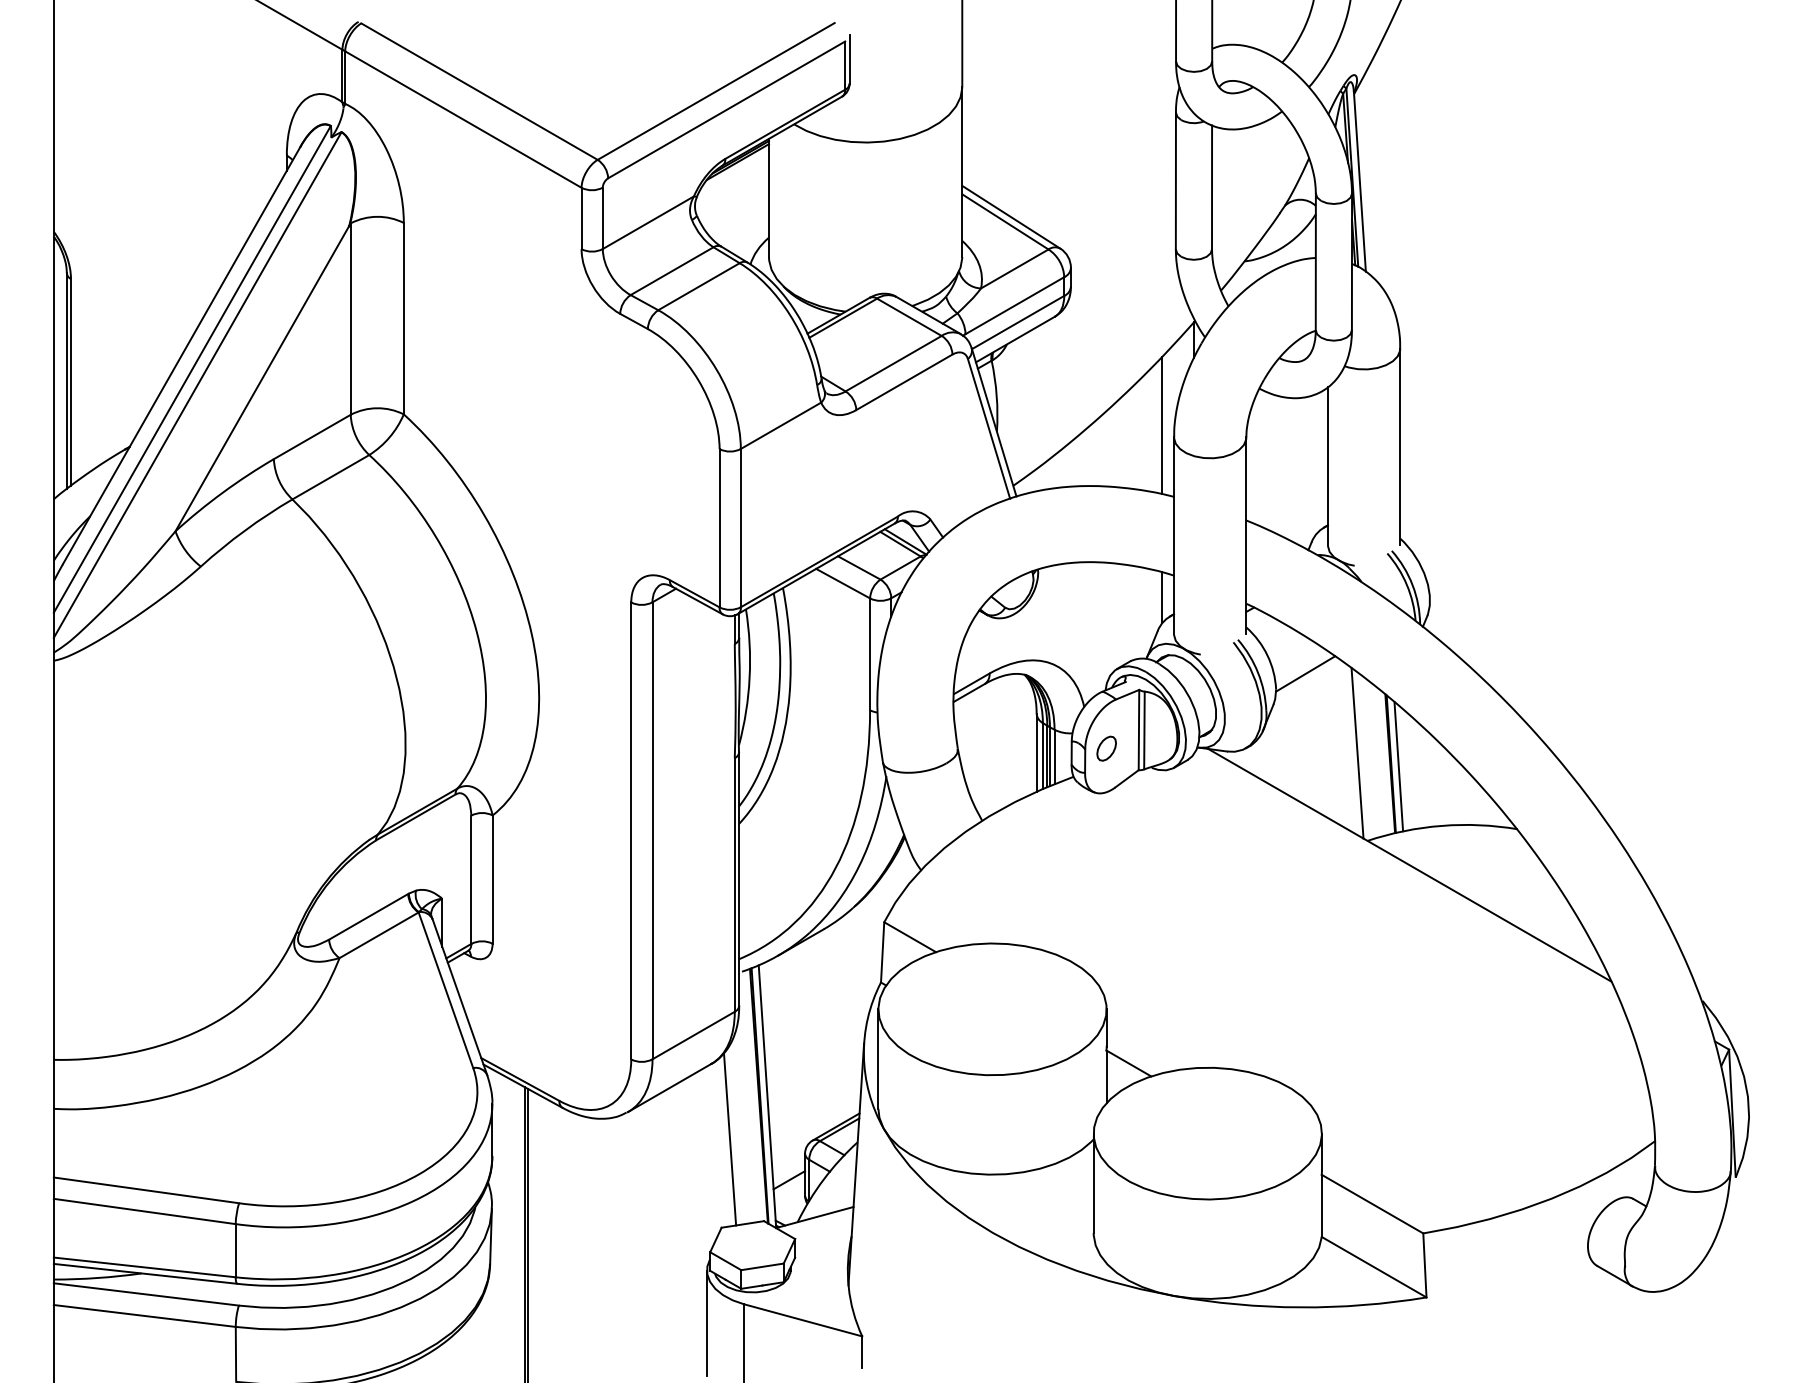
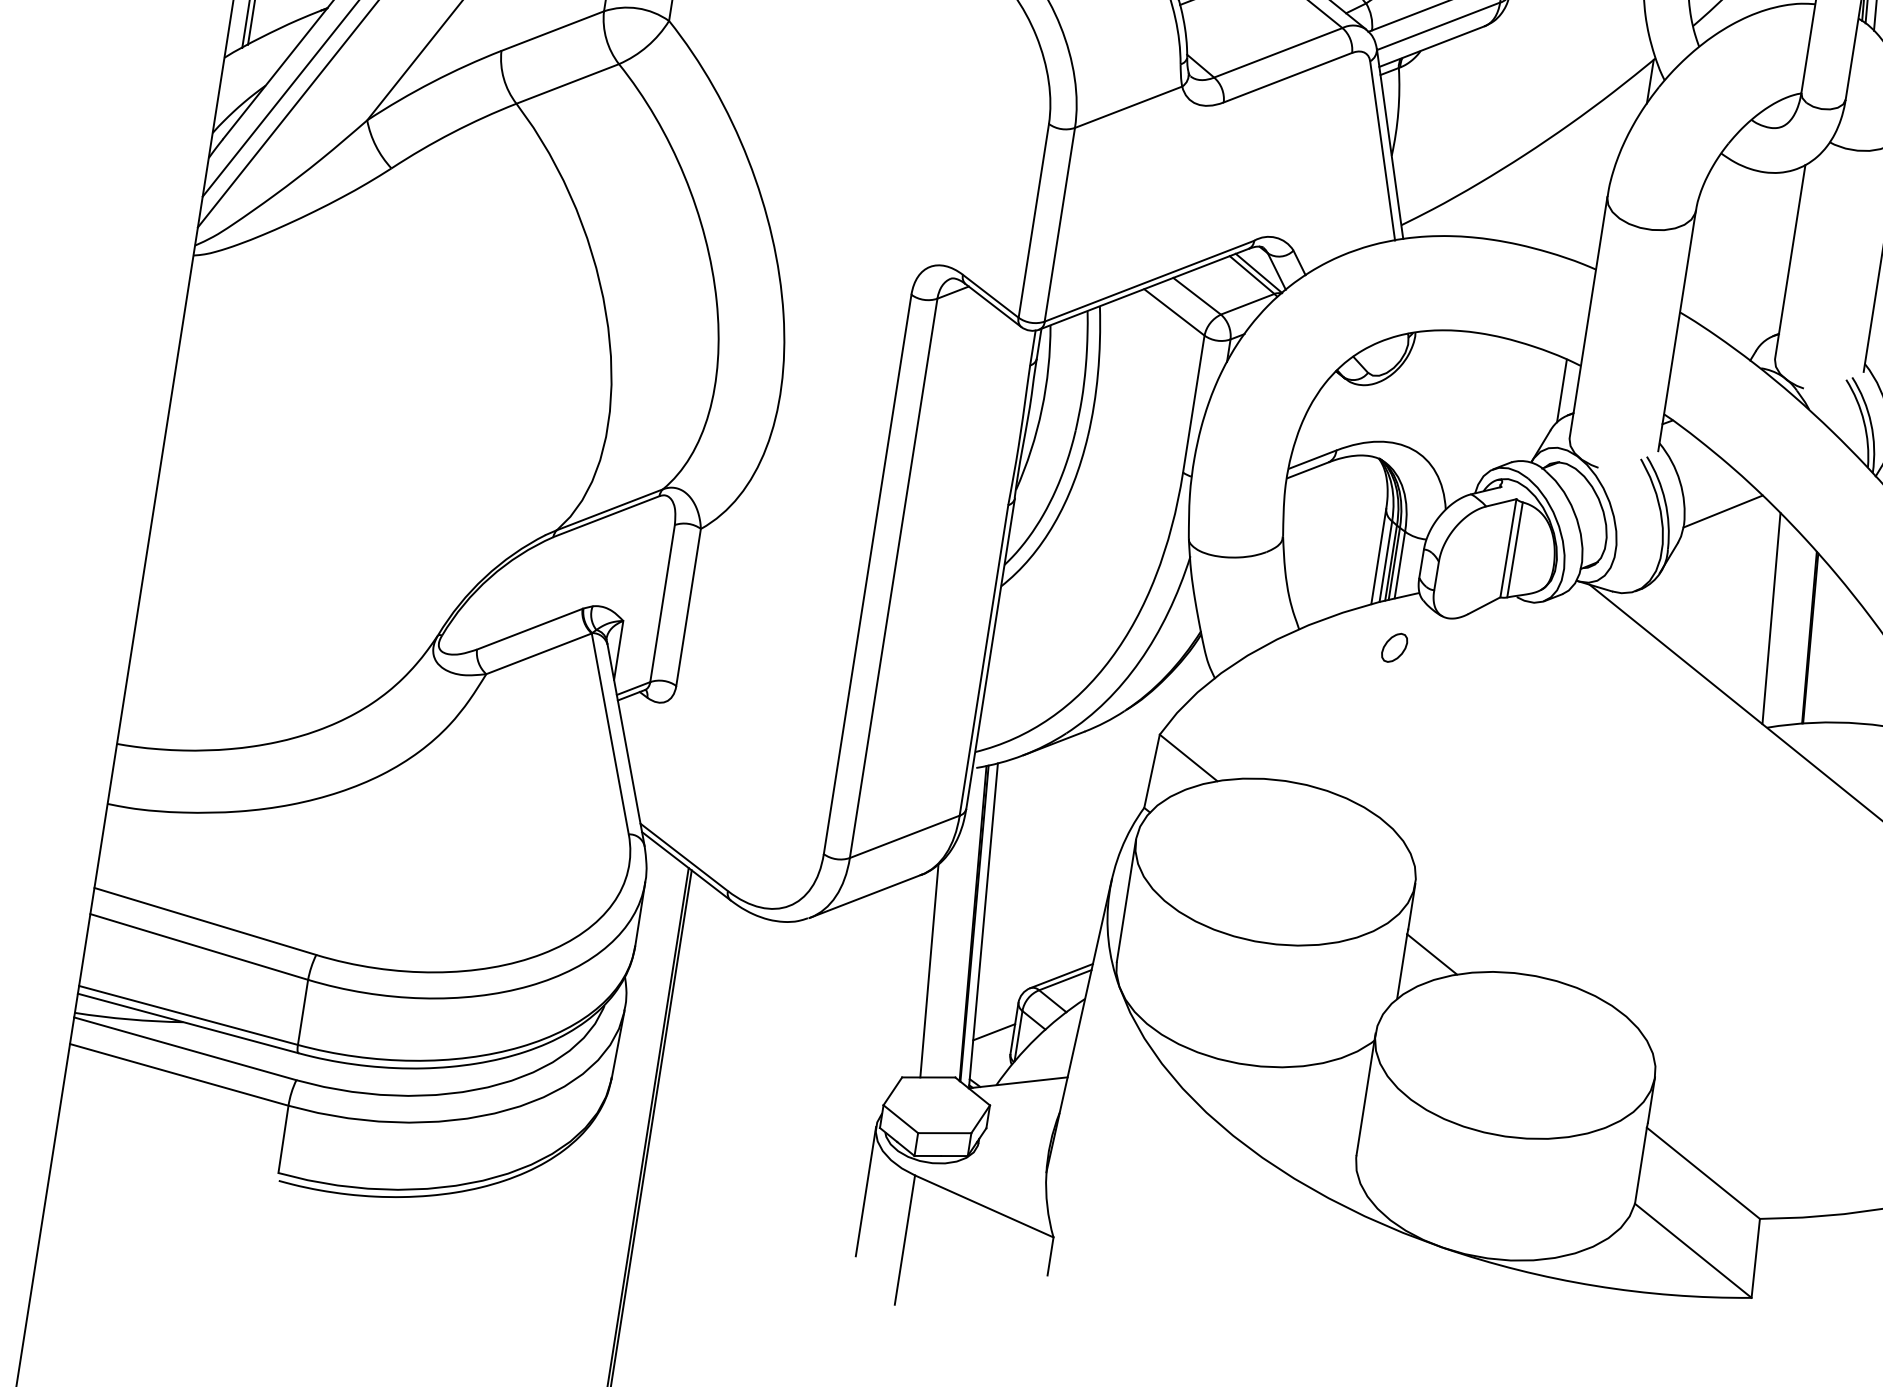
line: (1162, 425) -> (1595, 180), removed
part: (1106, 748) -> (1394, 647), moved
line: (1398, 766) -> (1819, 642), removed

